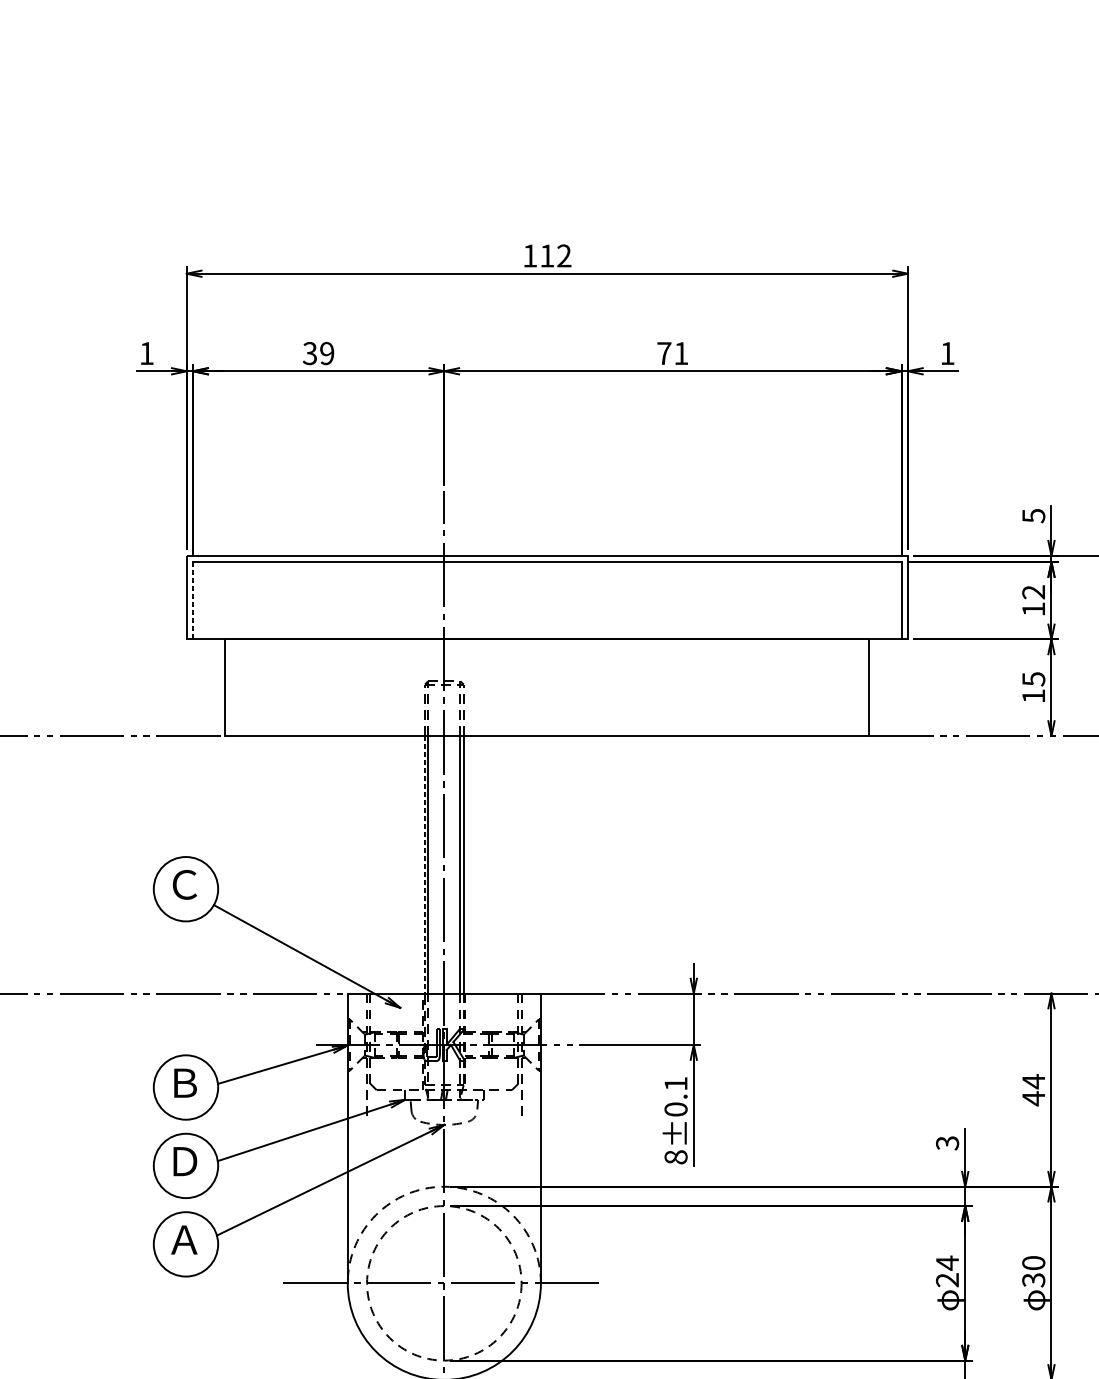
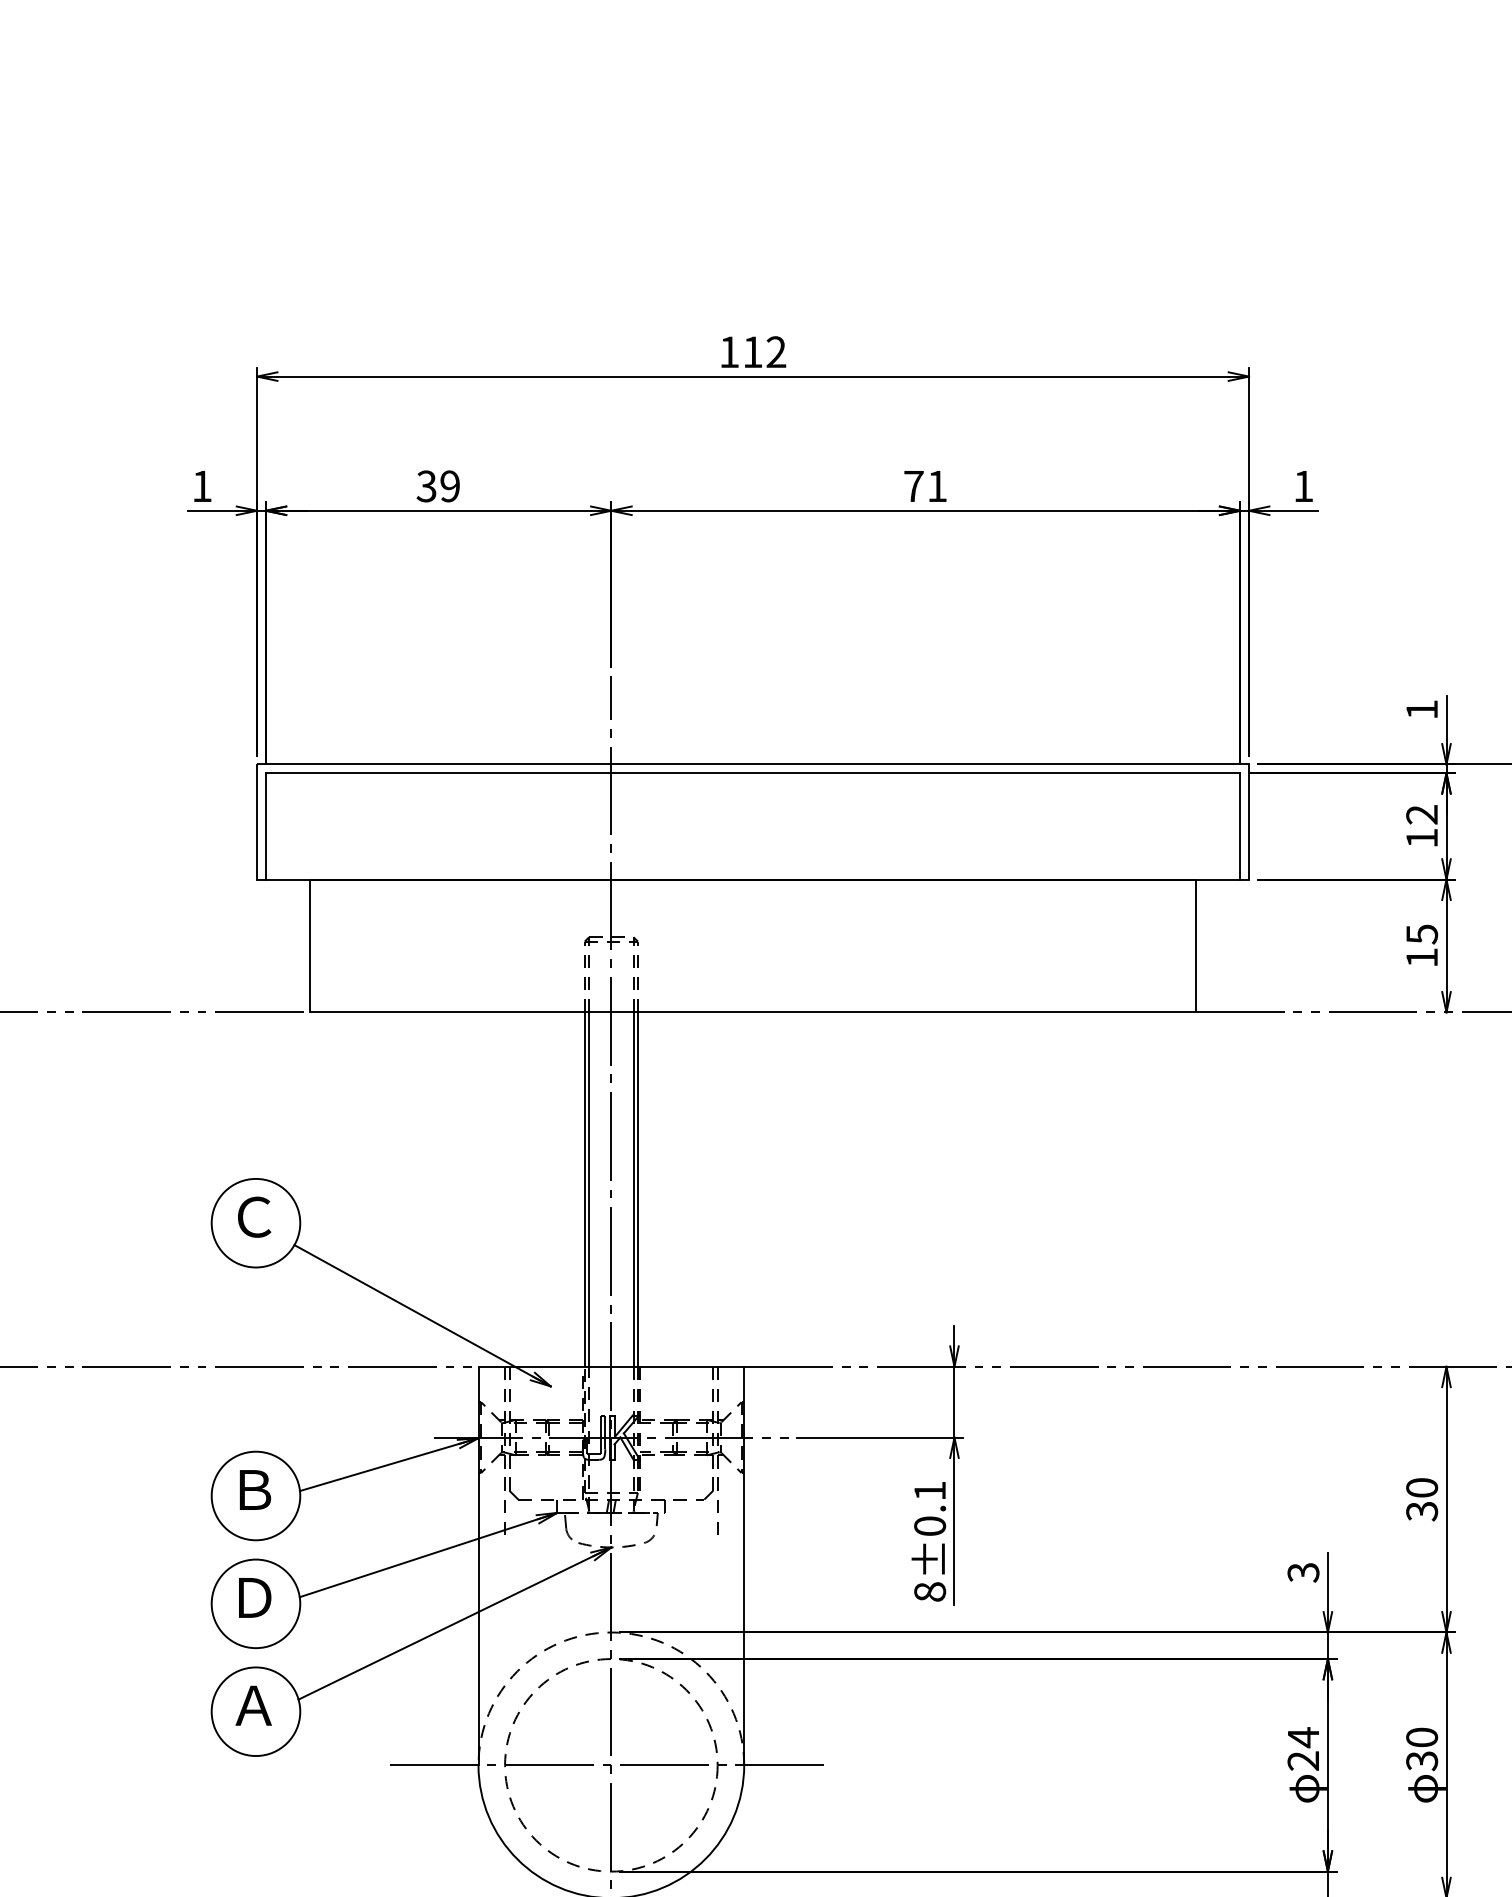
text: (1034, 515) -> (1422, 709), 5 -> 1
line: (192, 600) -> (265, 826), dashed -> solid
line: (424, 865) -> (584, 1190), dashed -> solid
text: (1034, 1090) -> (1422, 1499), 44 -> 30

